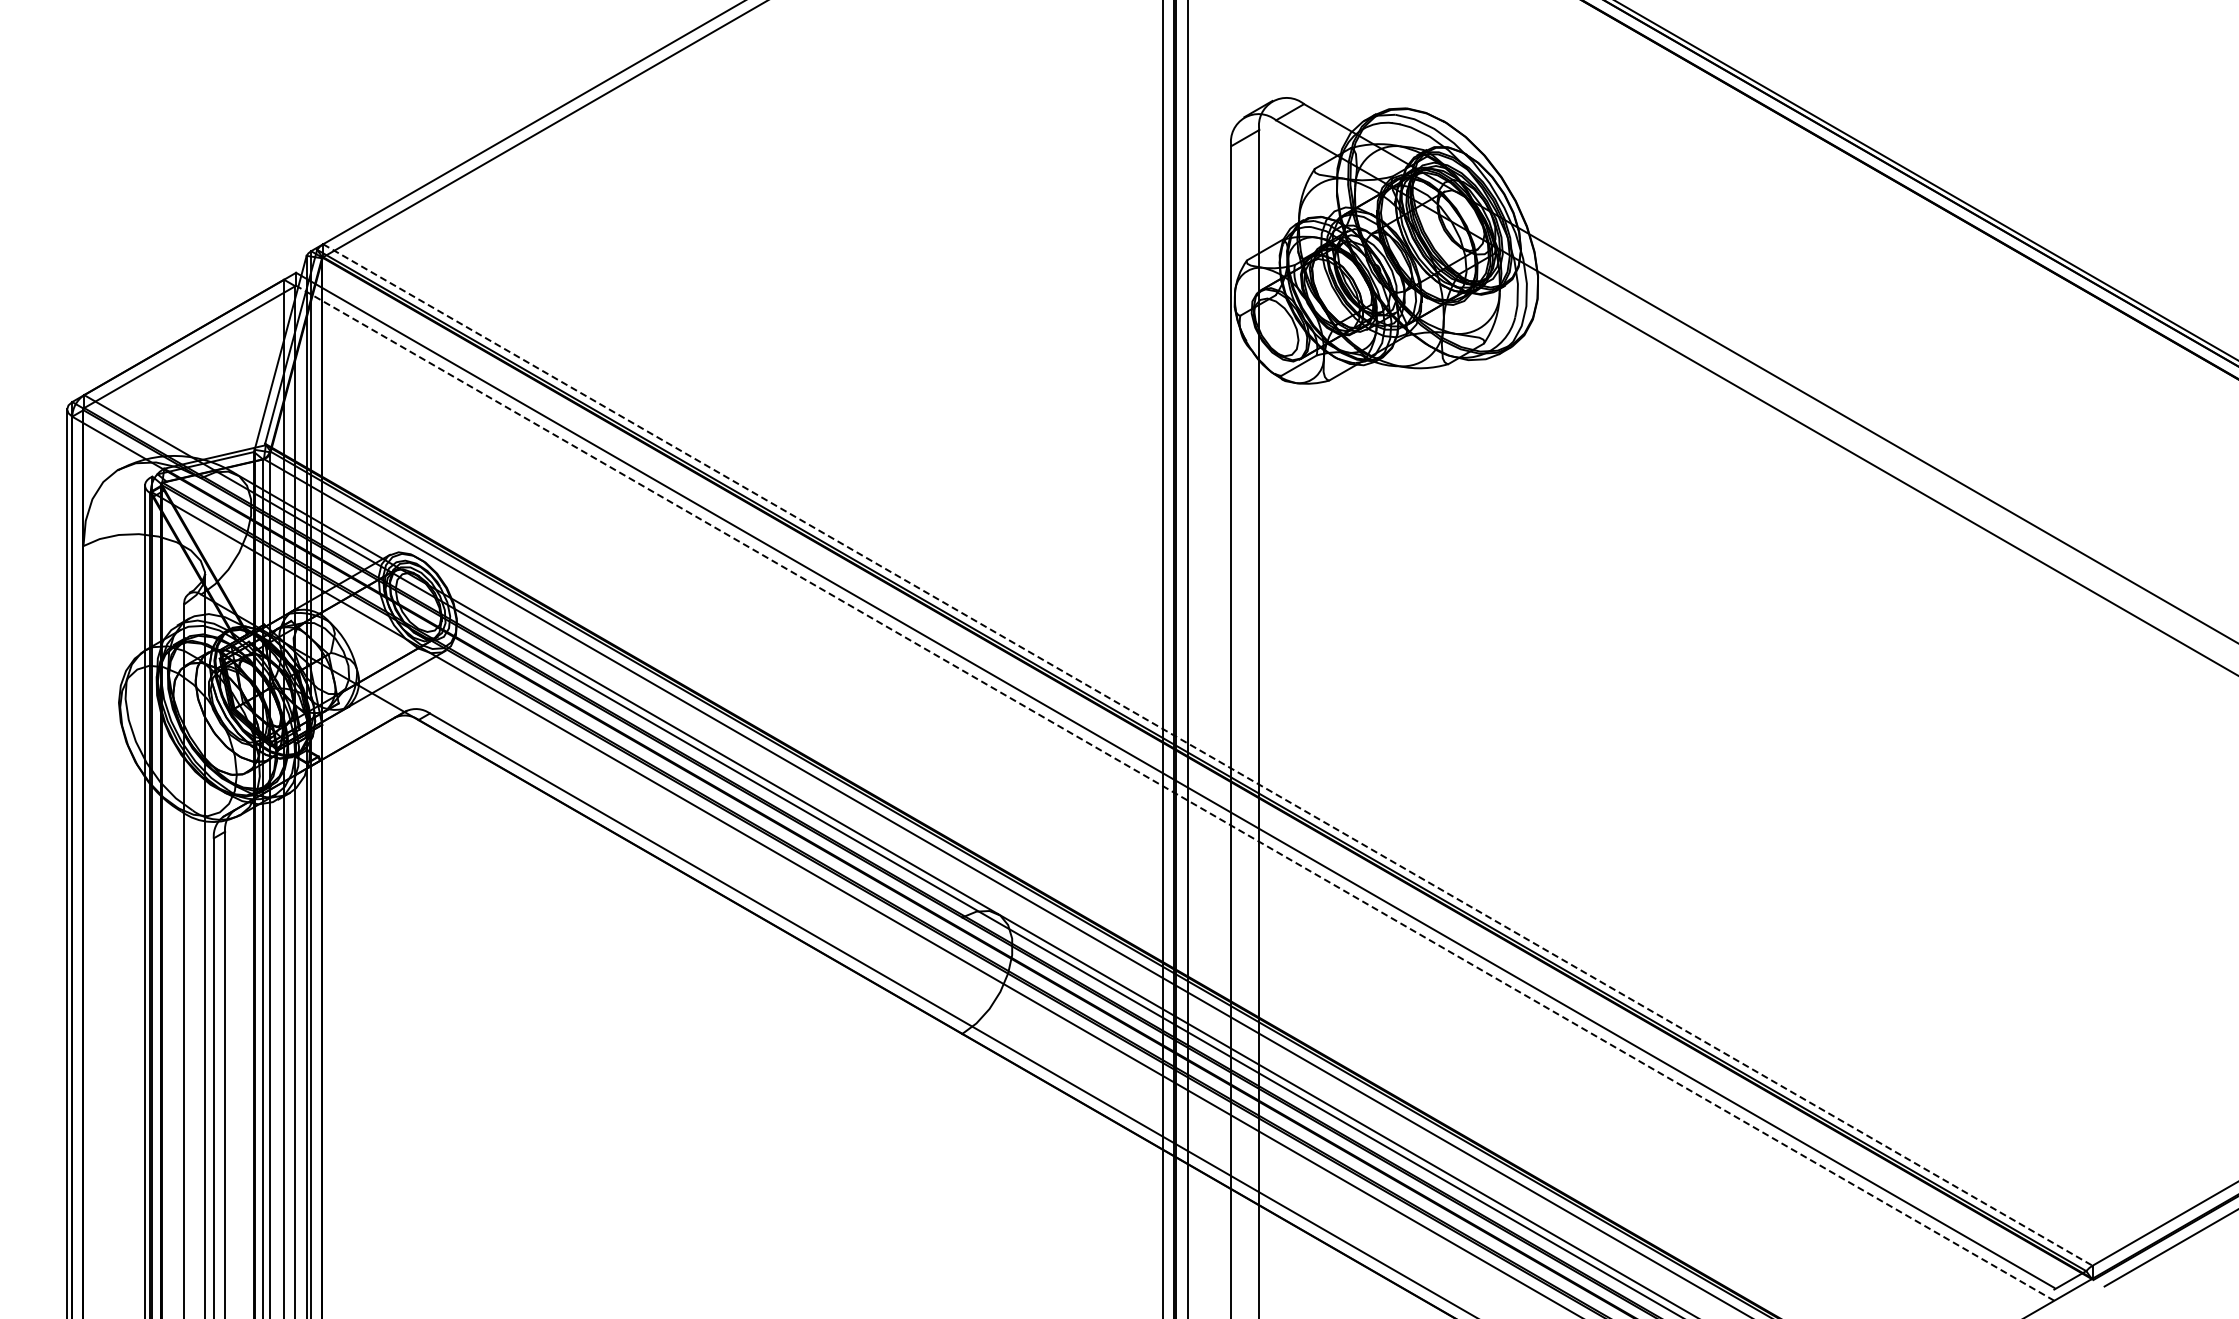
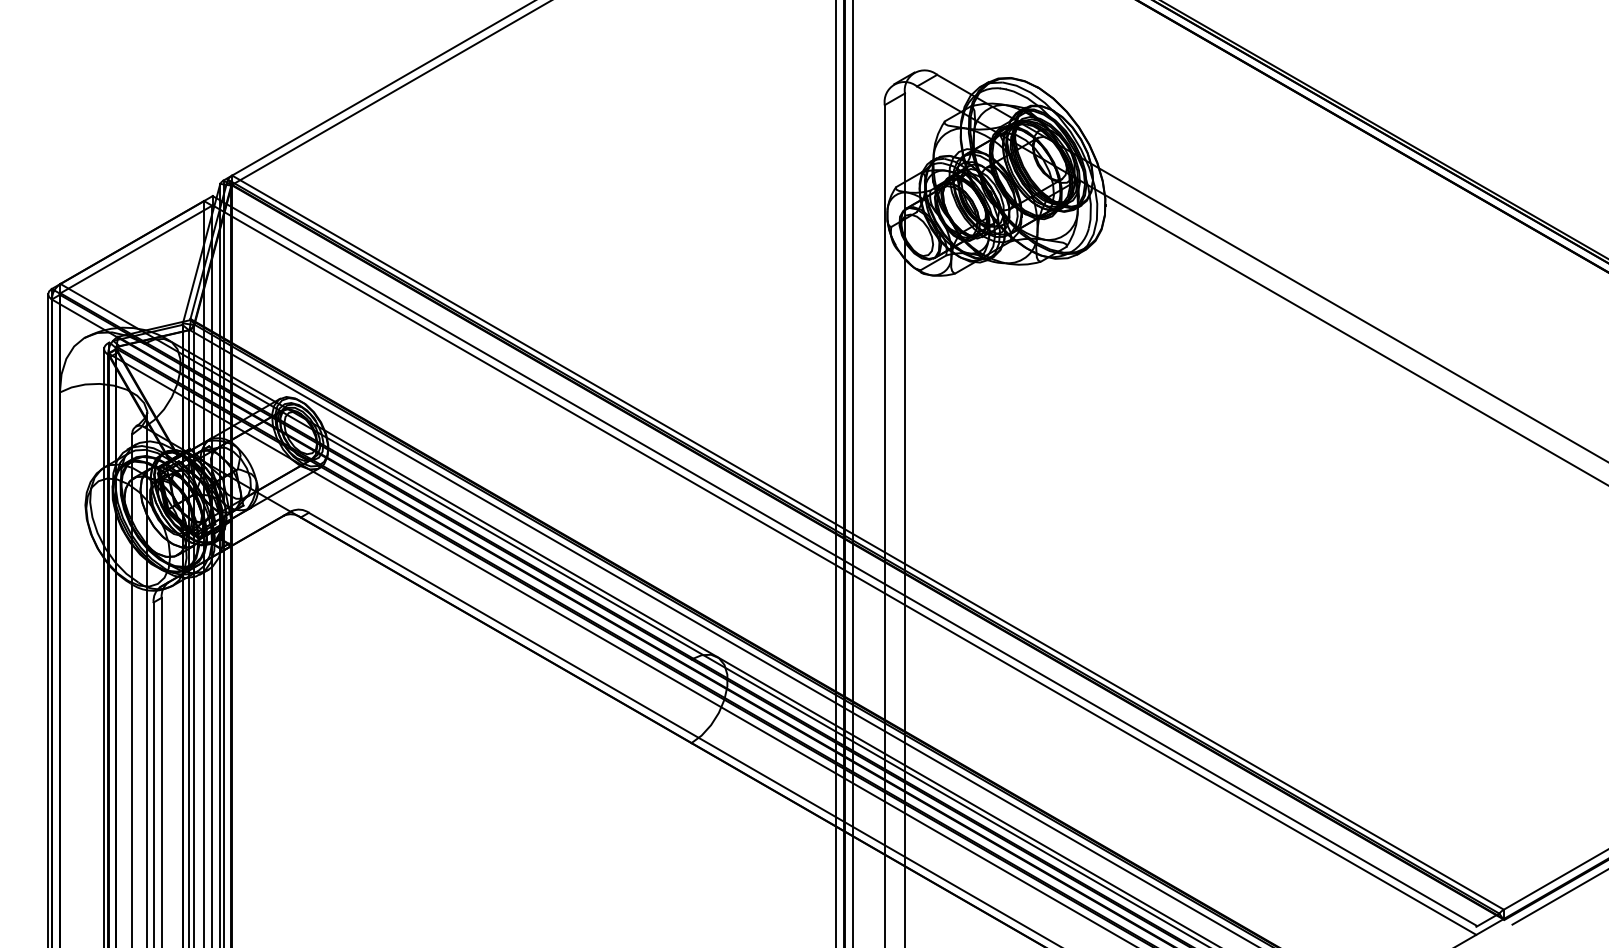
line: (1207, 755) -> (867, 542), dashed -> solid
line: (1174, 793) -> (844, 570), dashed -> solid

